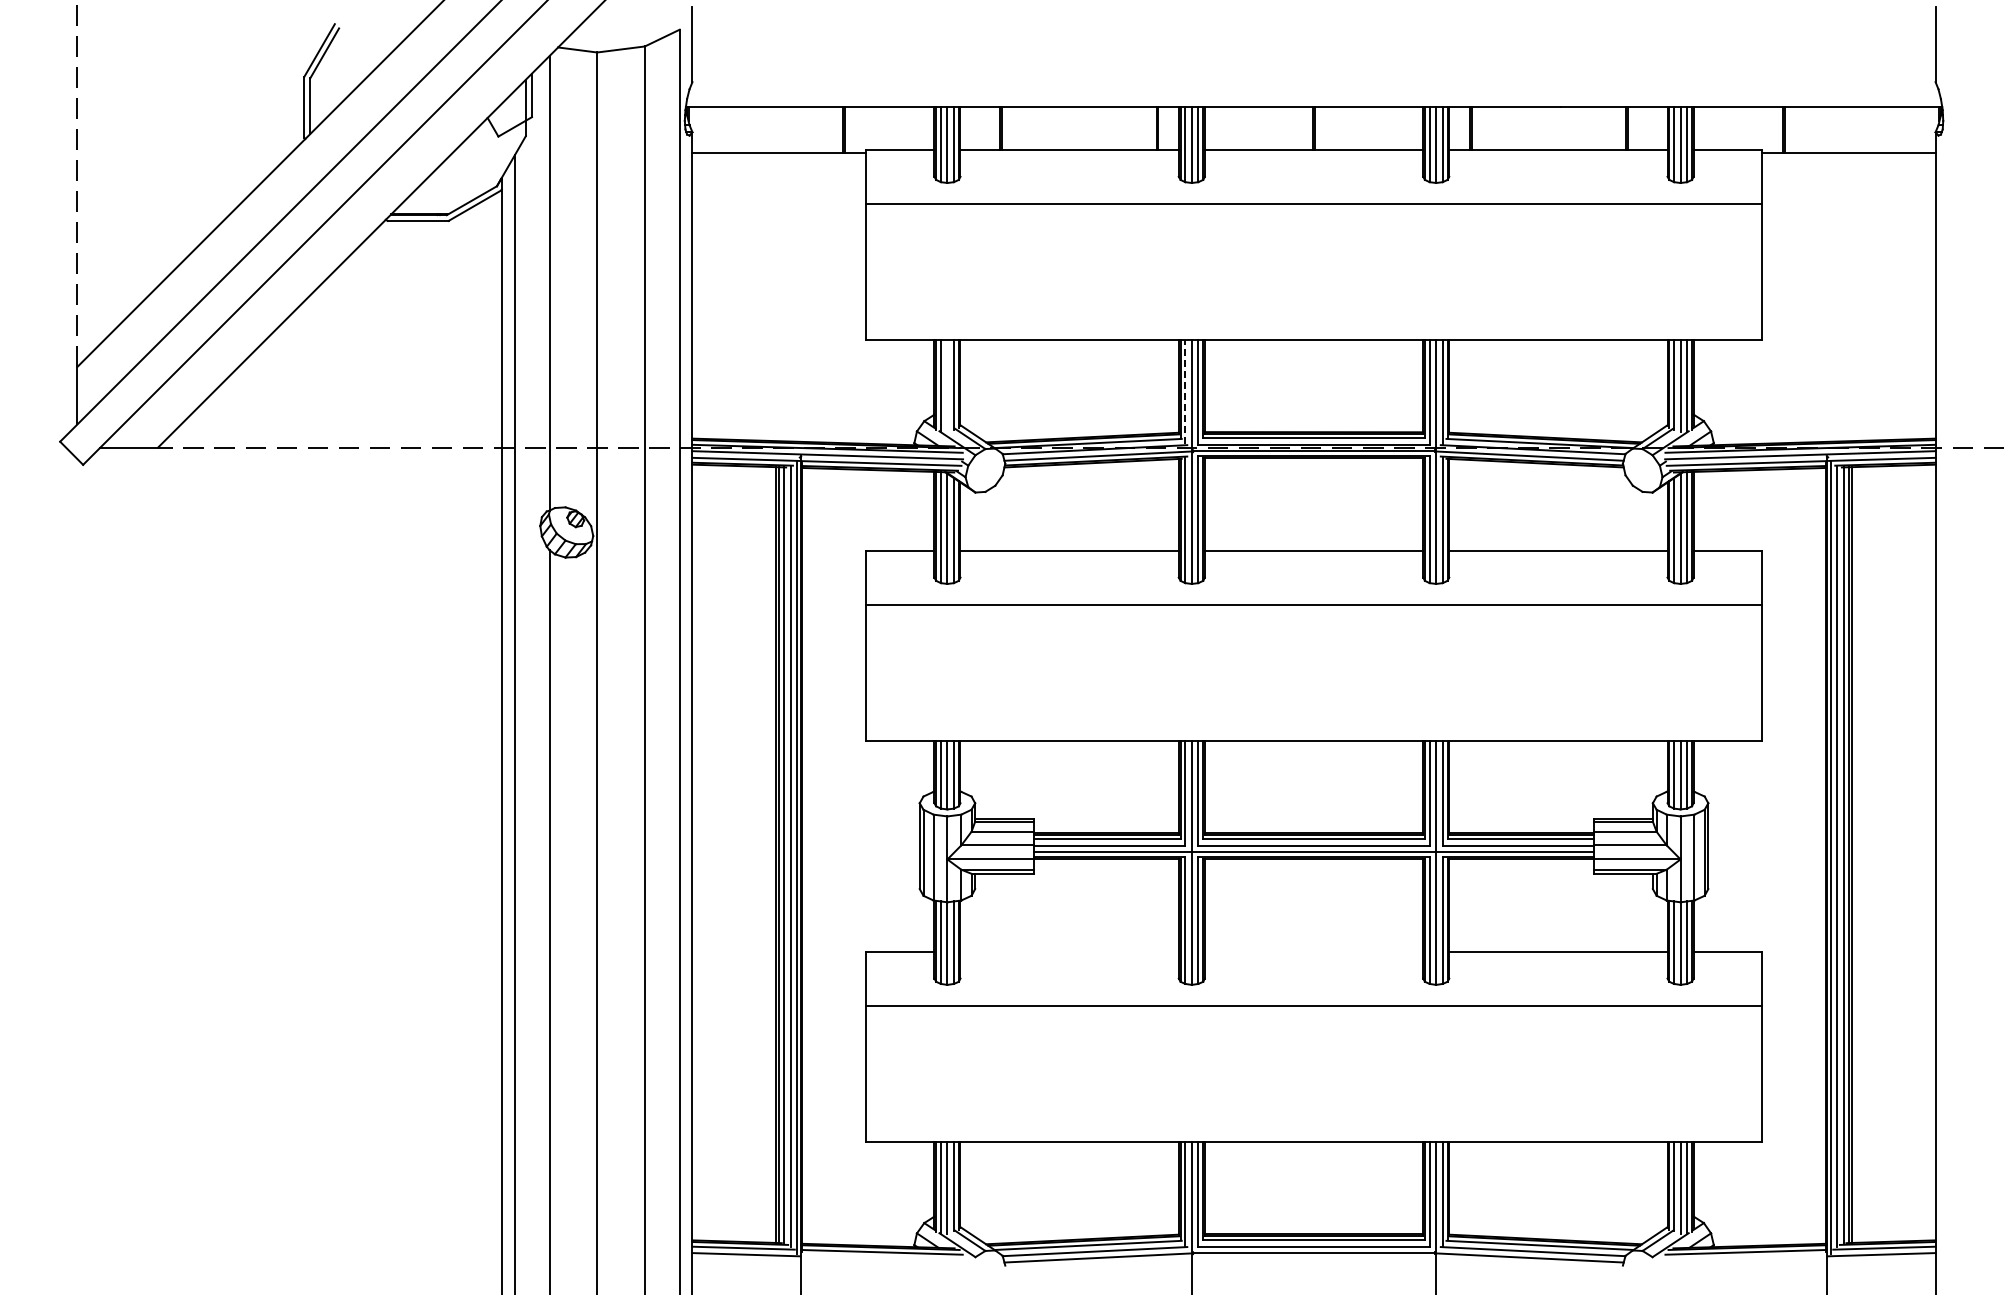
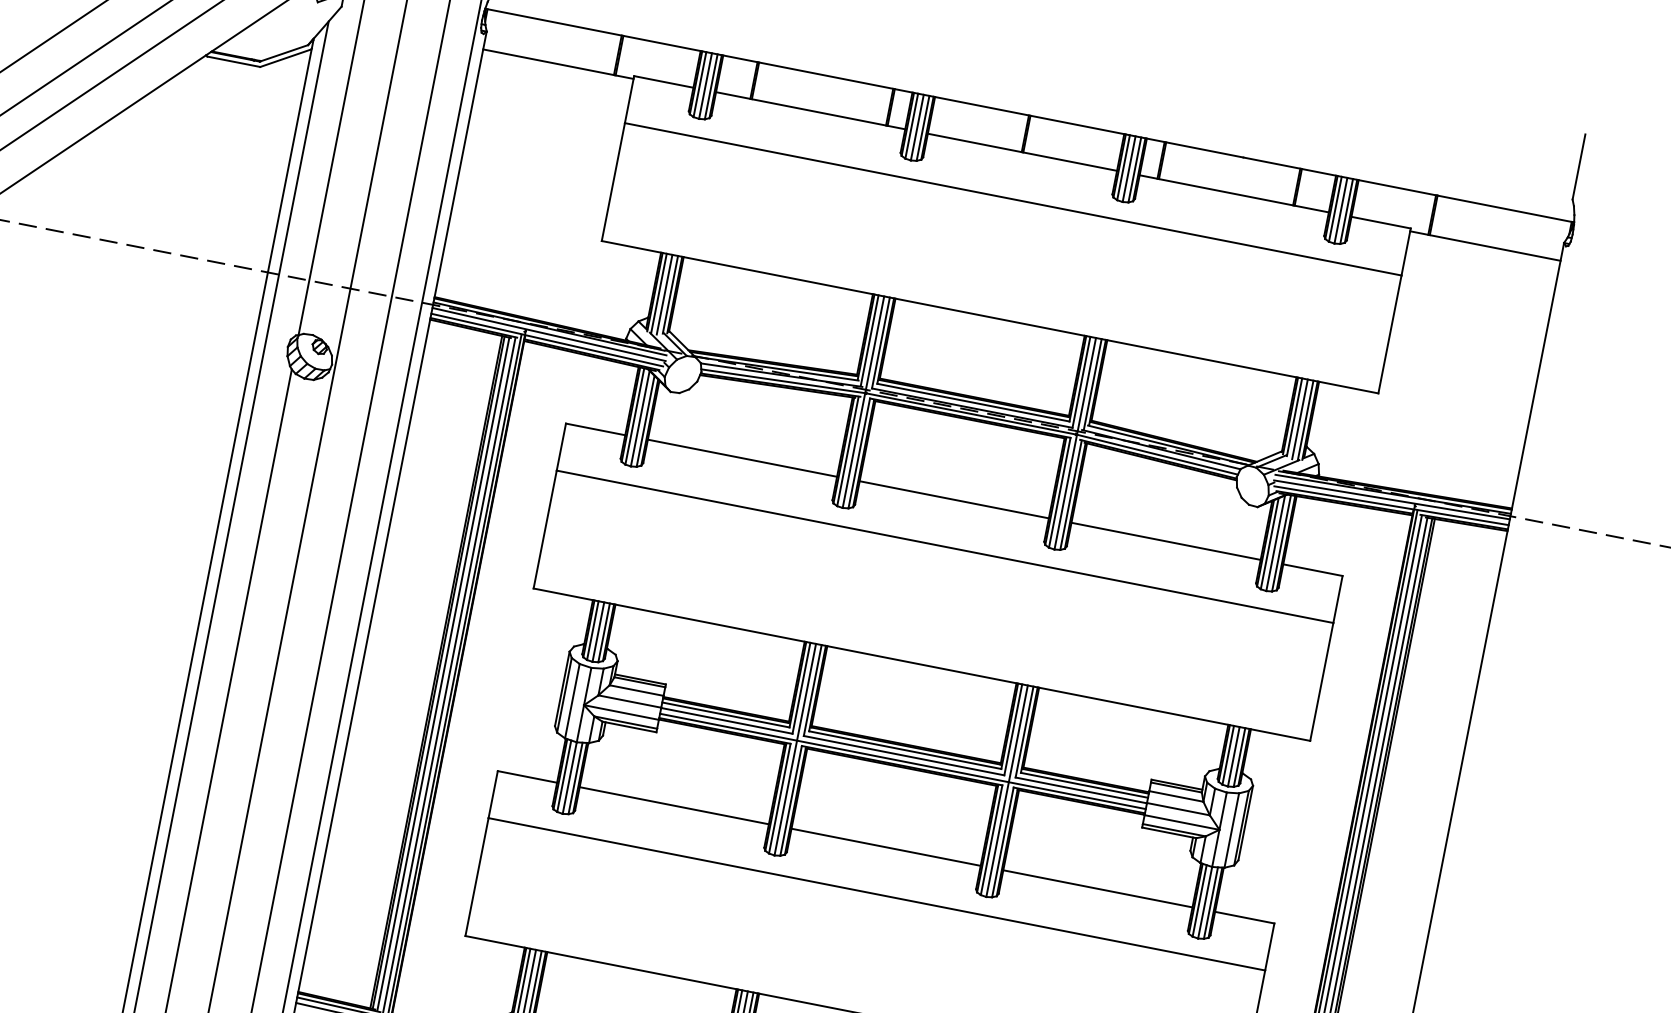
line: (947, 385) -> (664, 294), added
line: (1185, 391) -> (869, 340), dashed -> solid
line: (1069, 951) -> (674, 805), added
line: (1313, 951) -> (885, 847), added

